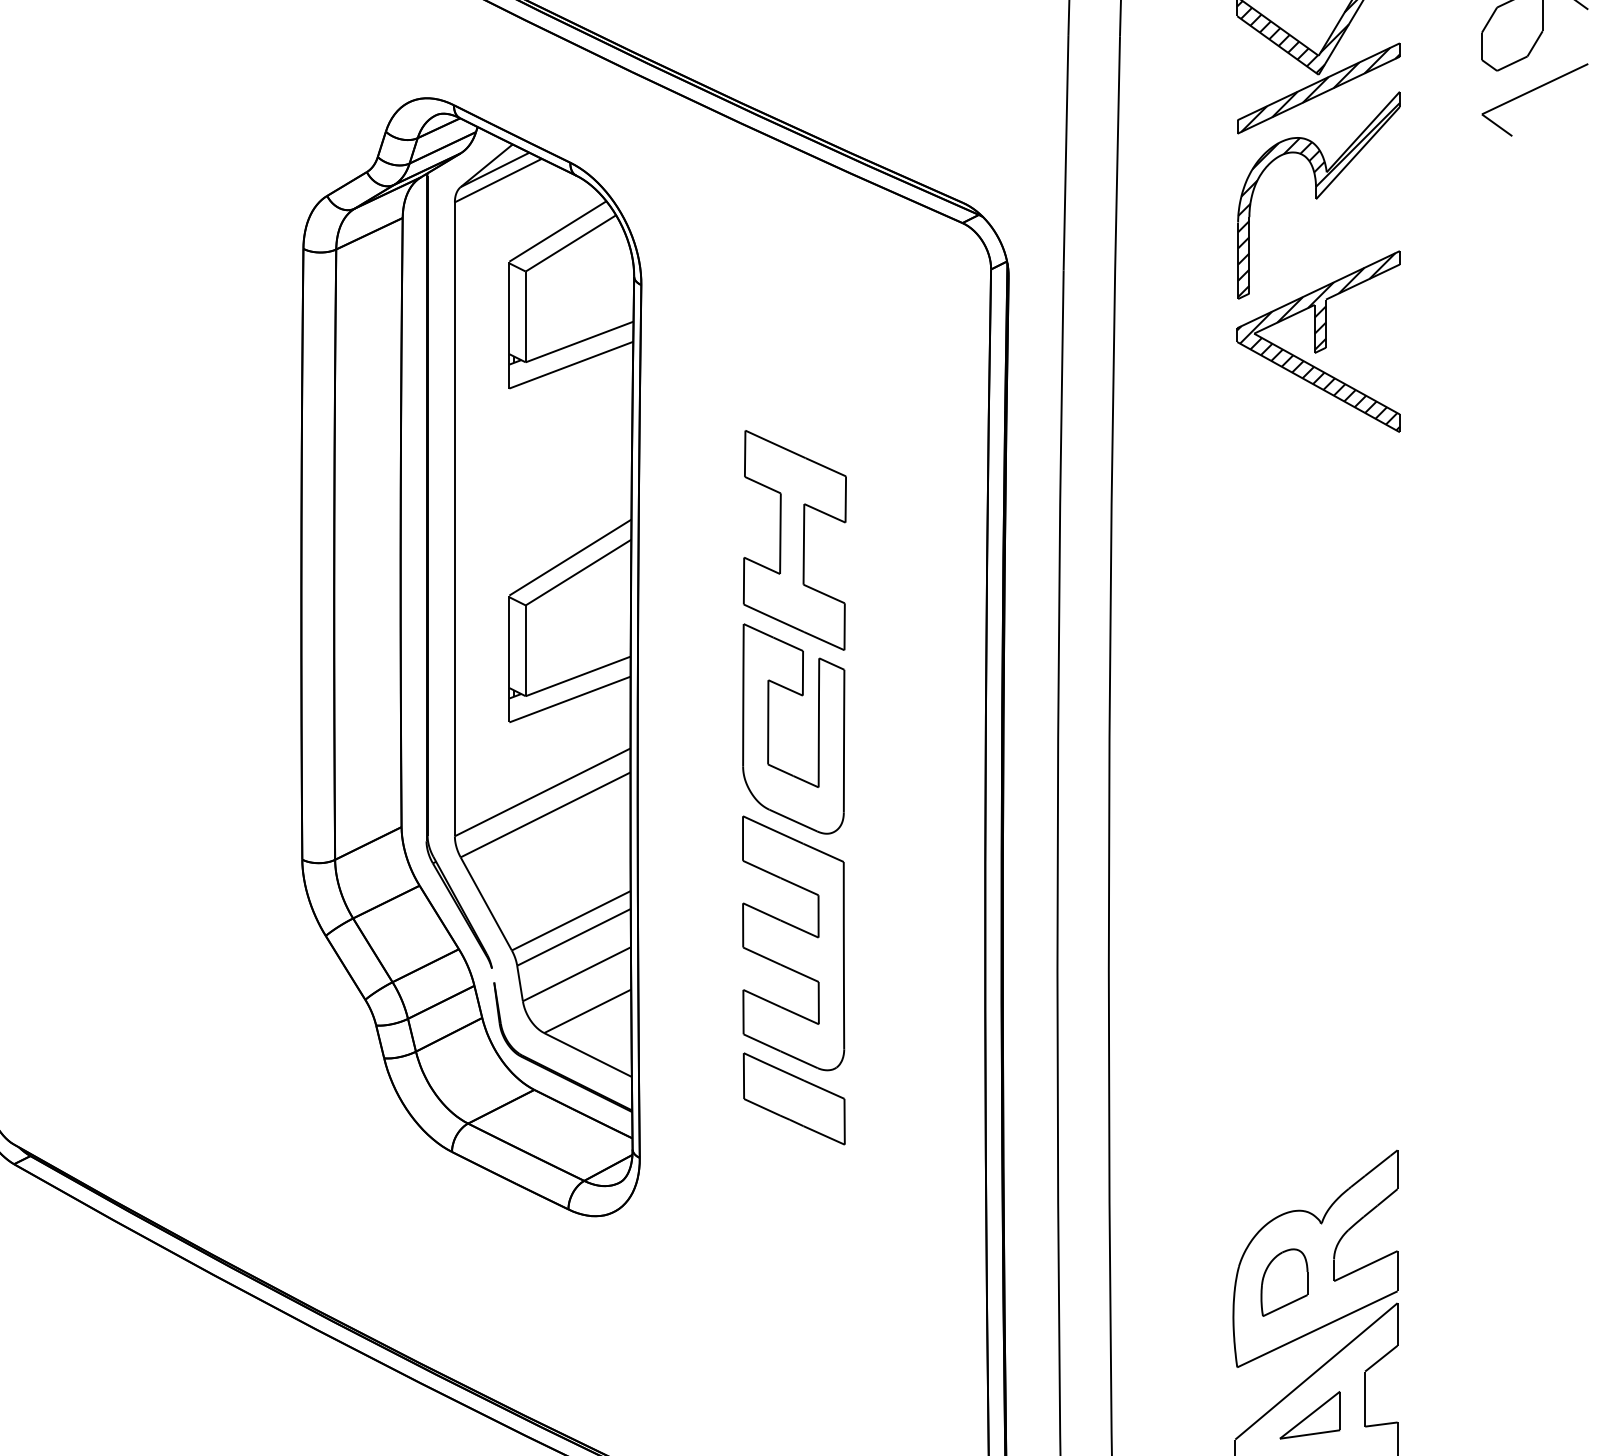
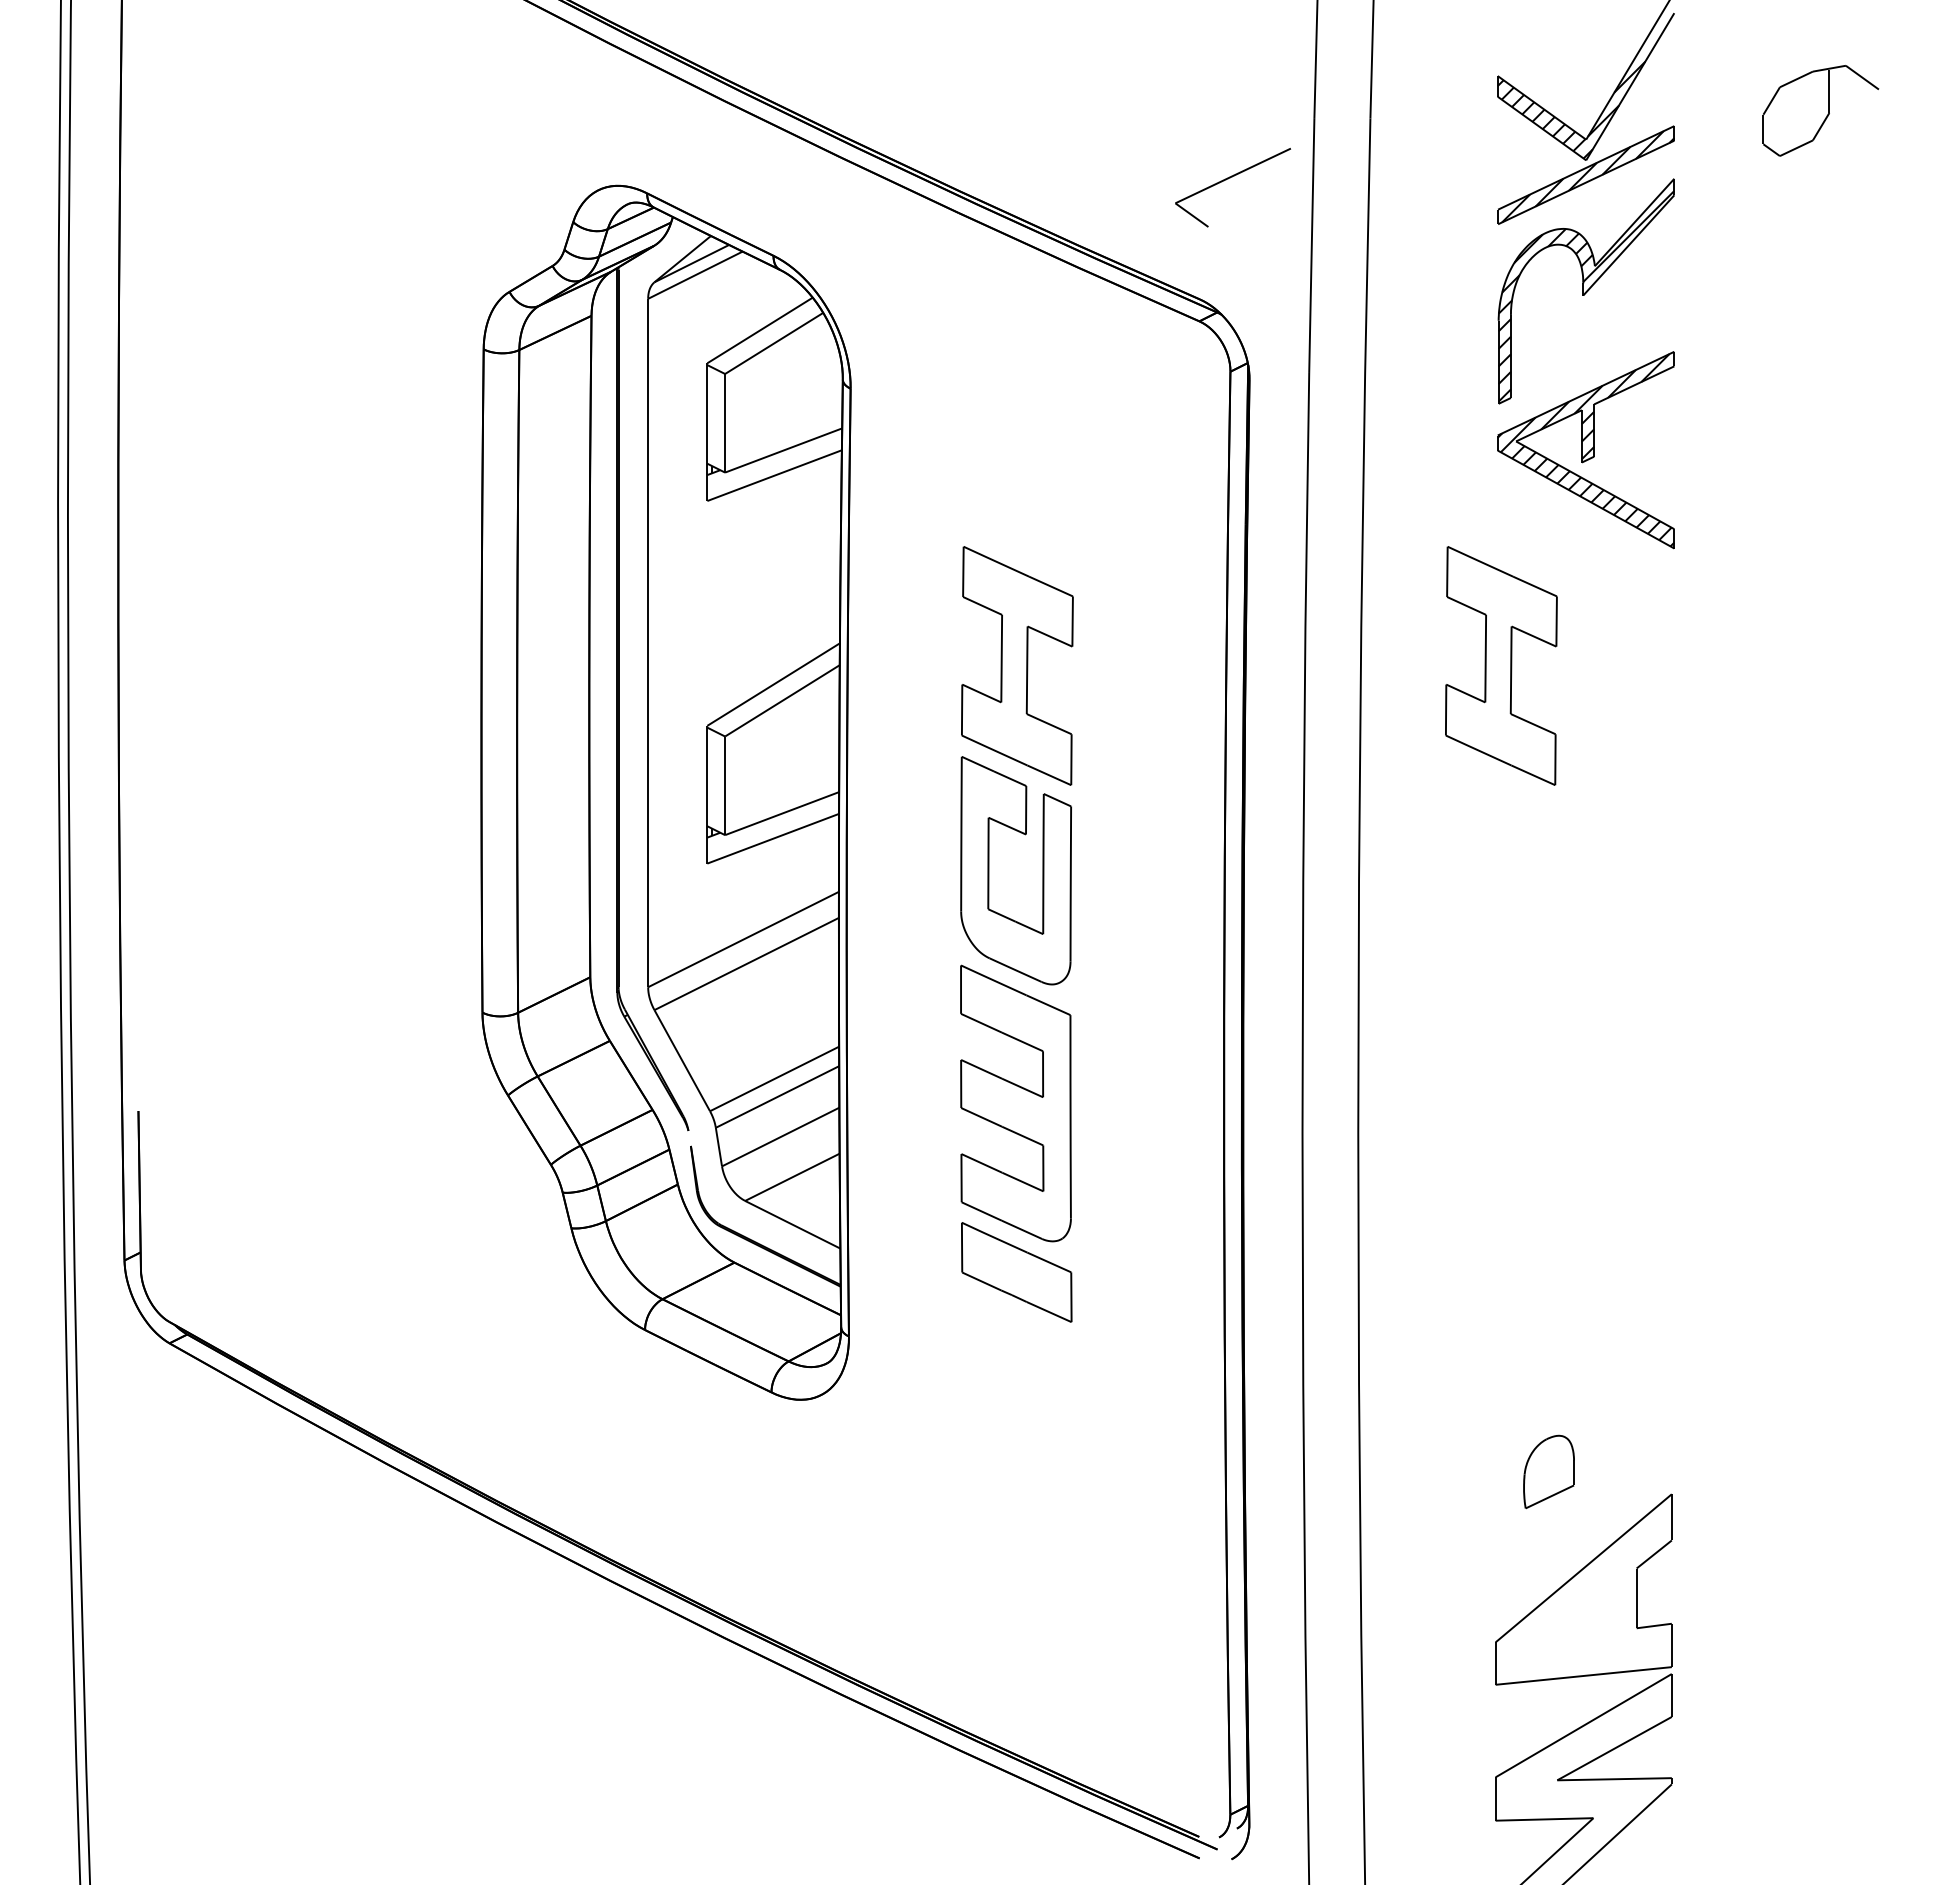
part: (1530, 92) -> (1228, 179), moved
part: (1240, 540) -> (1501, 665), added
part: (1315, 1258) -> (1582, 1445), removed
part: (1309, 1414) -> (1576, 1615), removed

